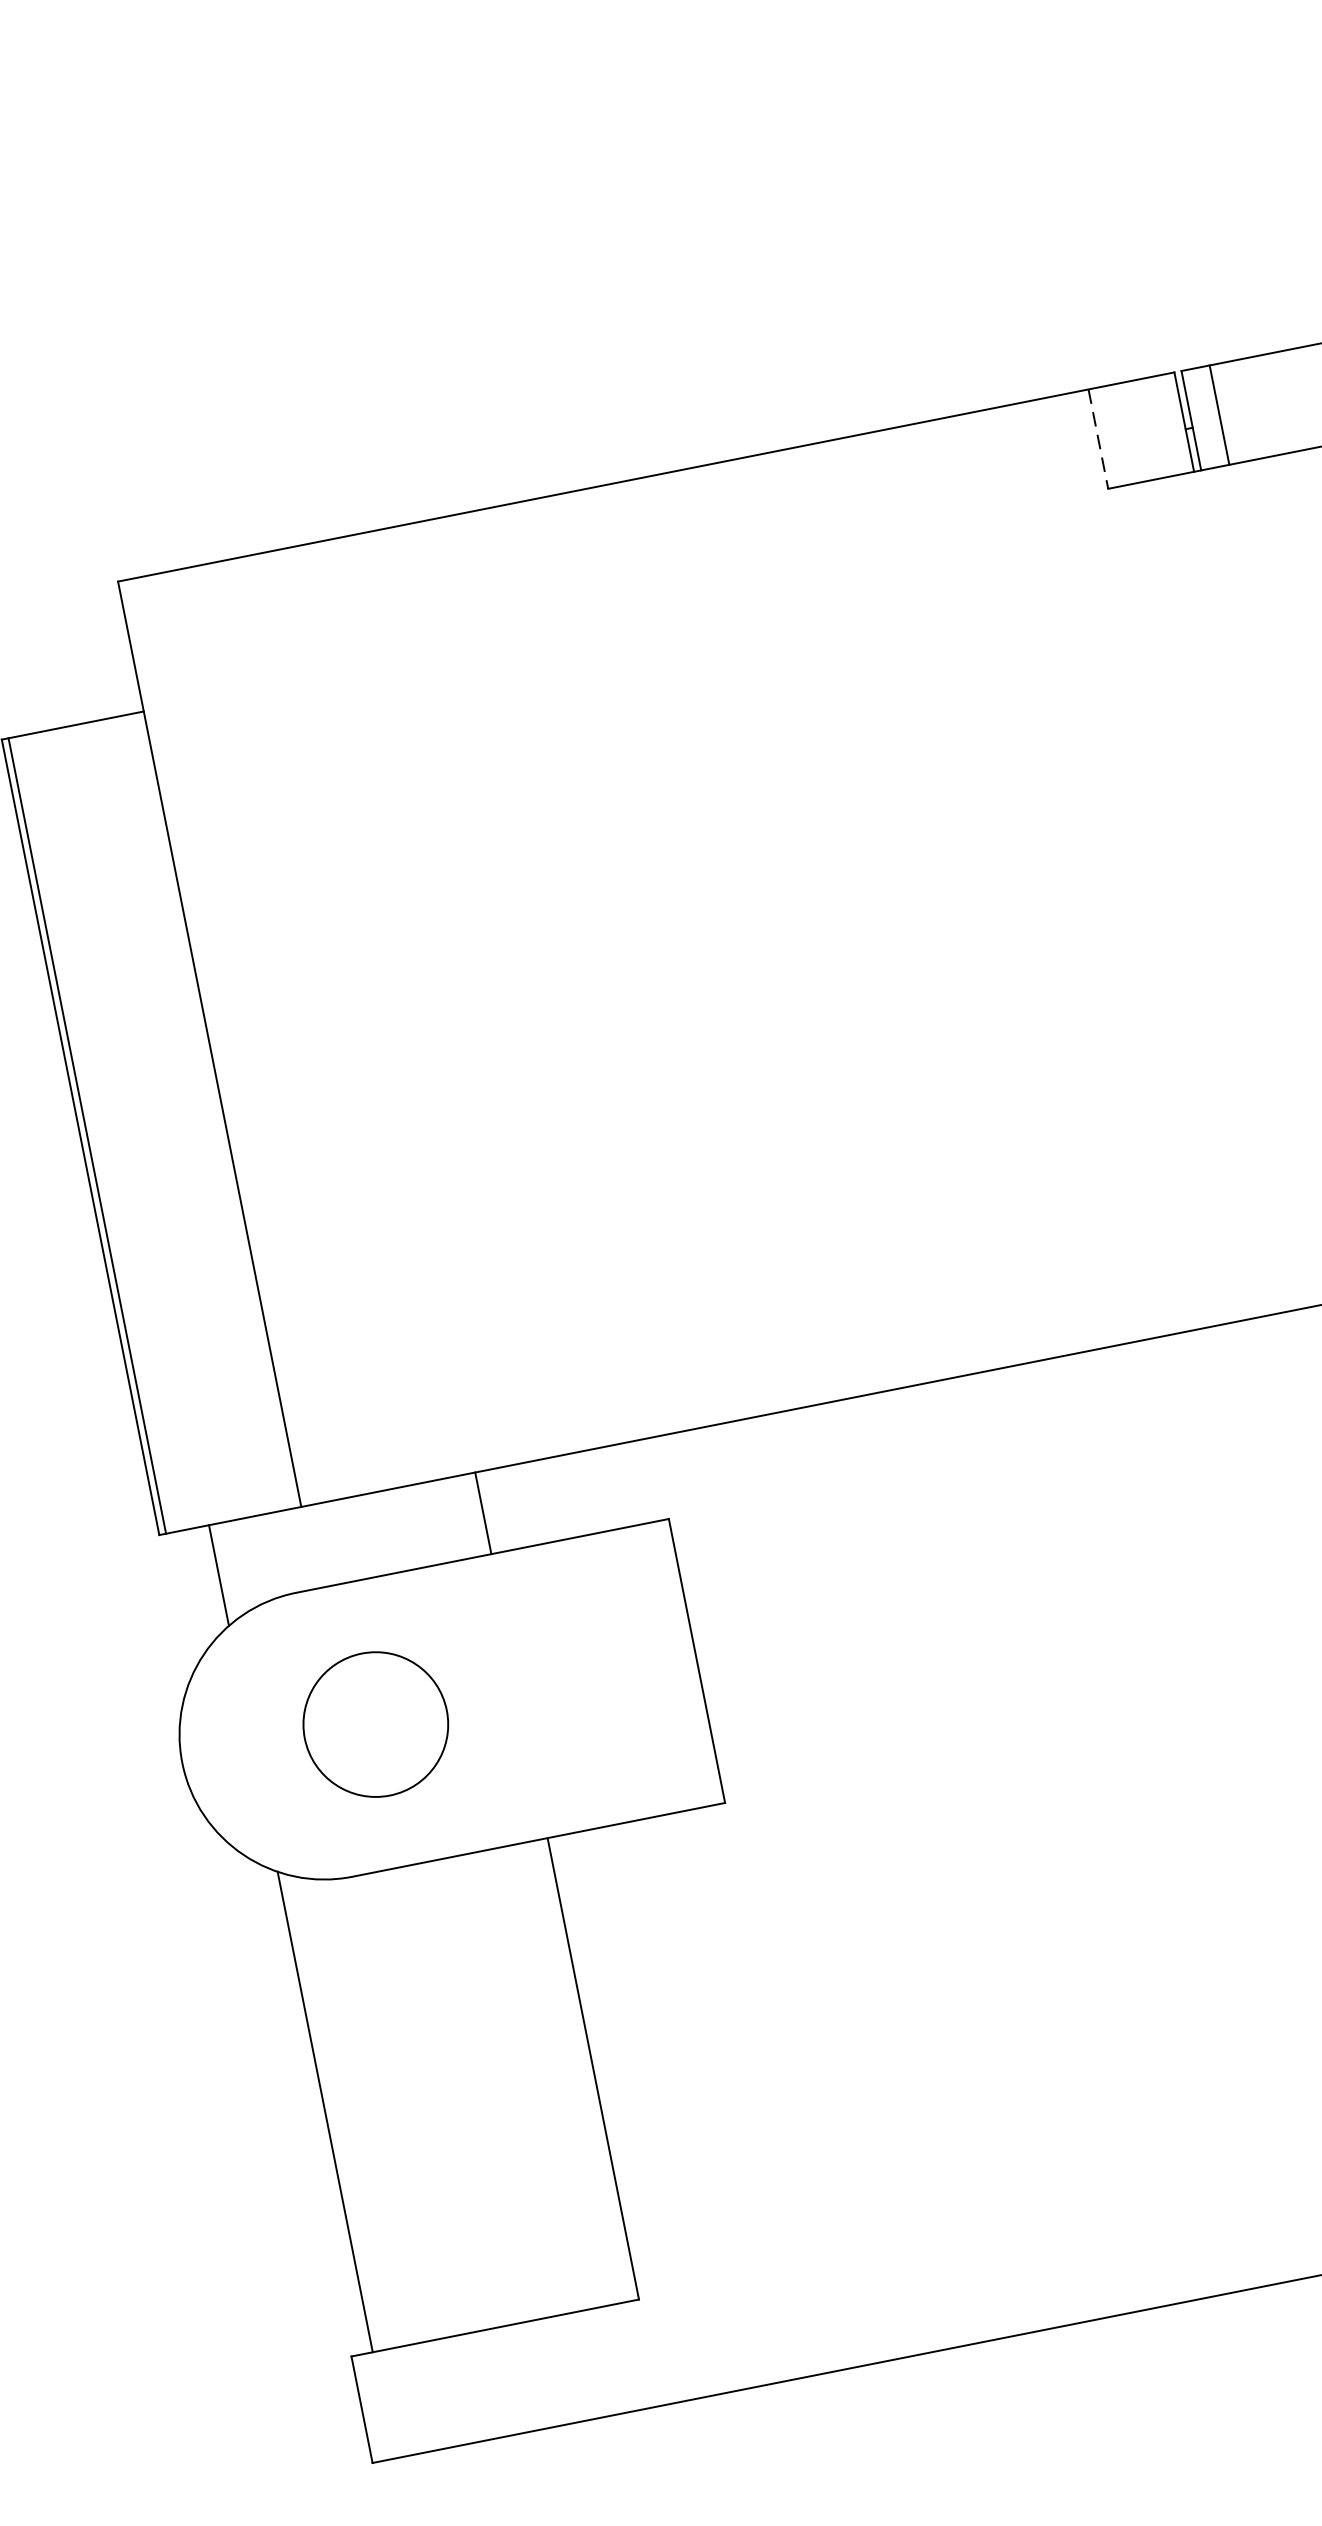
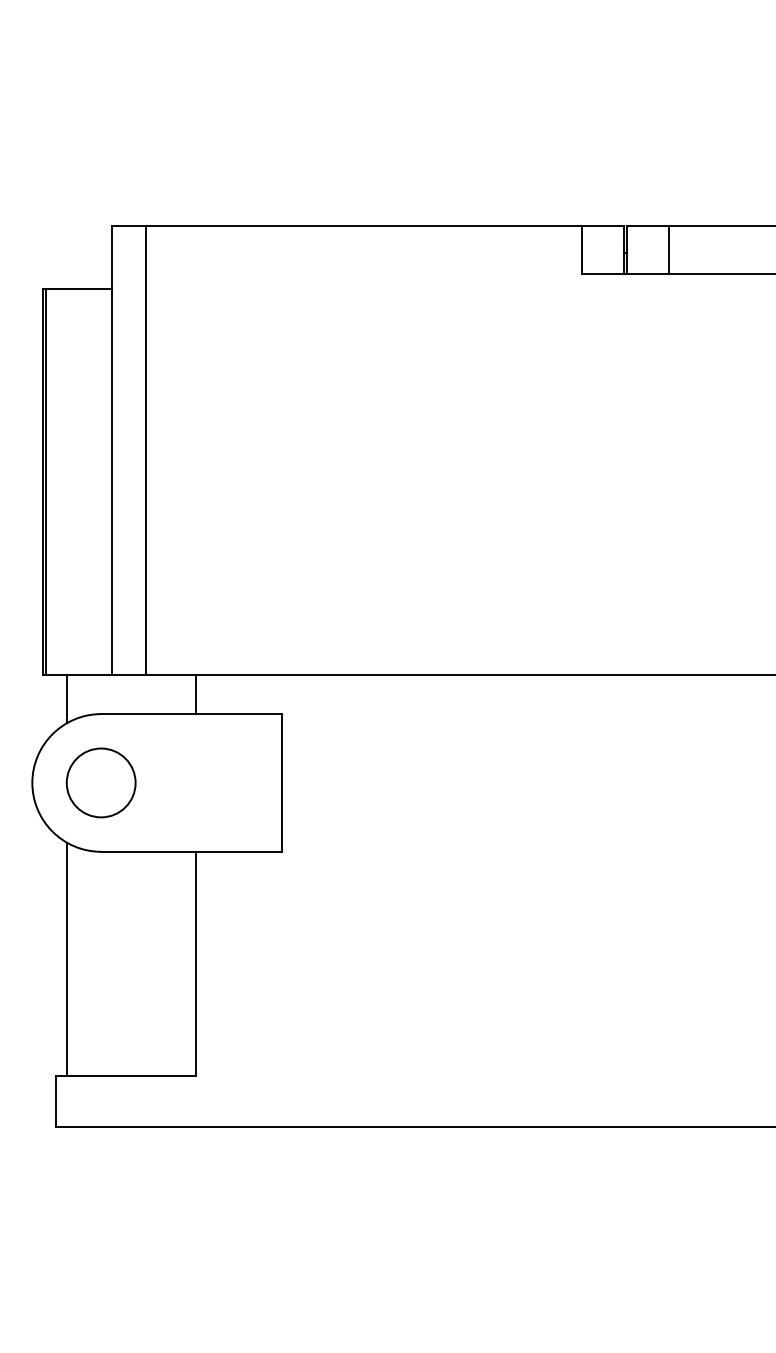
line: (1218, 414) -> (668, 249), moved
line: (1099, 440) -> (582, 250), dashed -> solid
line: (279, 1029) -> (145, 449), added
circle: (374, 1723) -> (100, 782), moved

